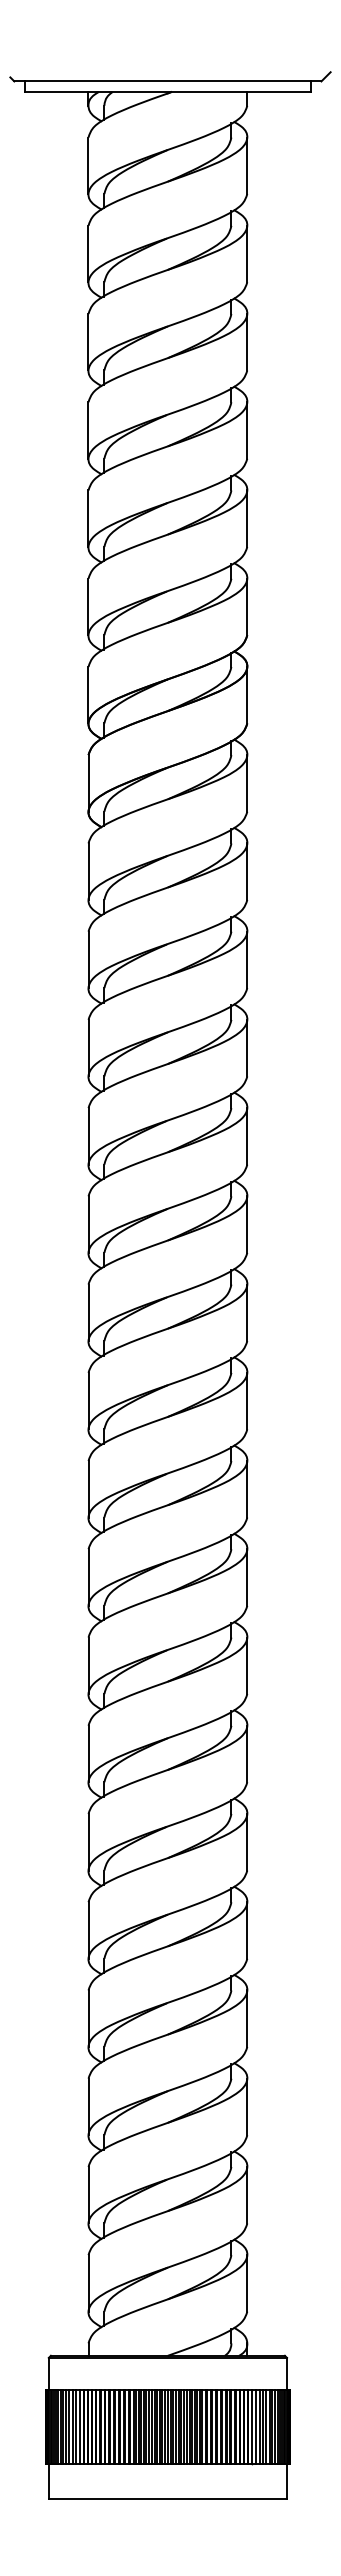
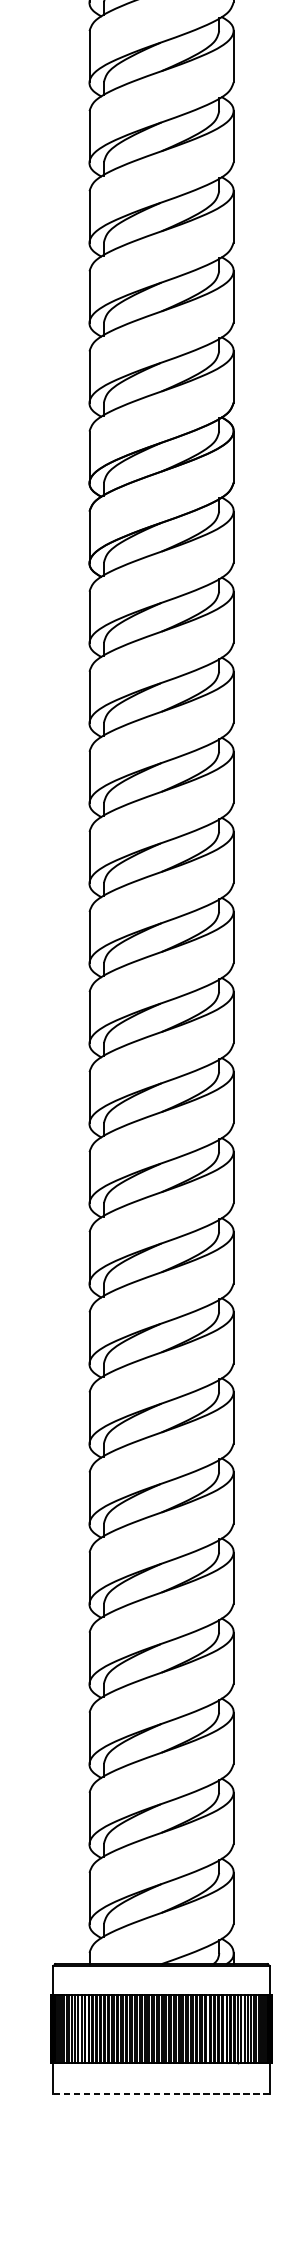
line: (167, 2498) -> (161, 2093), solid -> dashed

